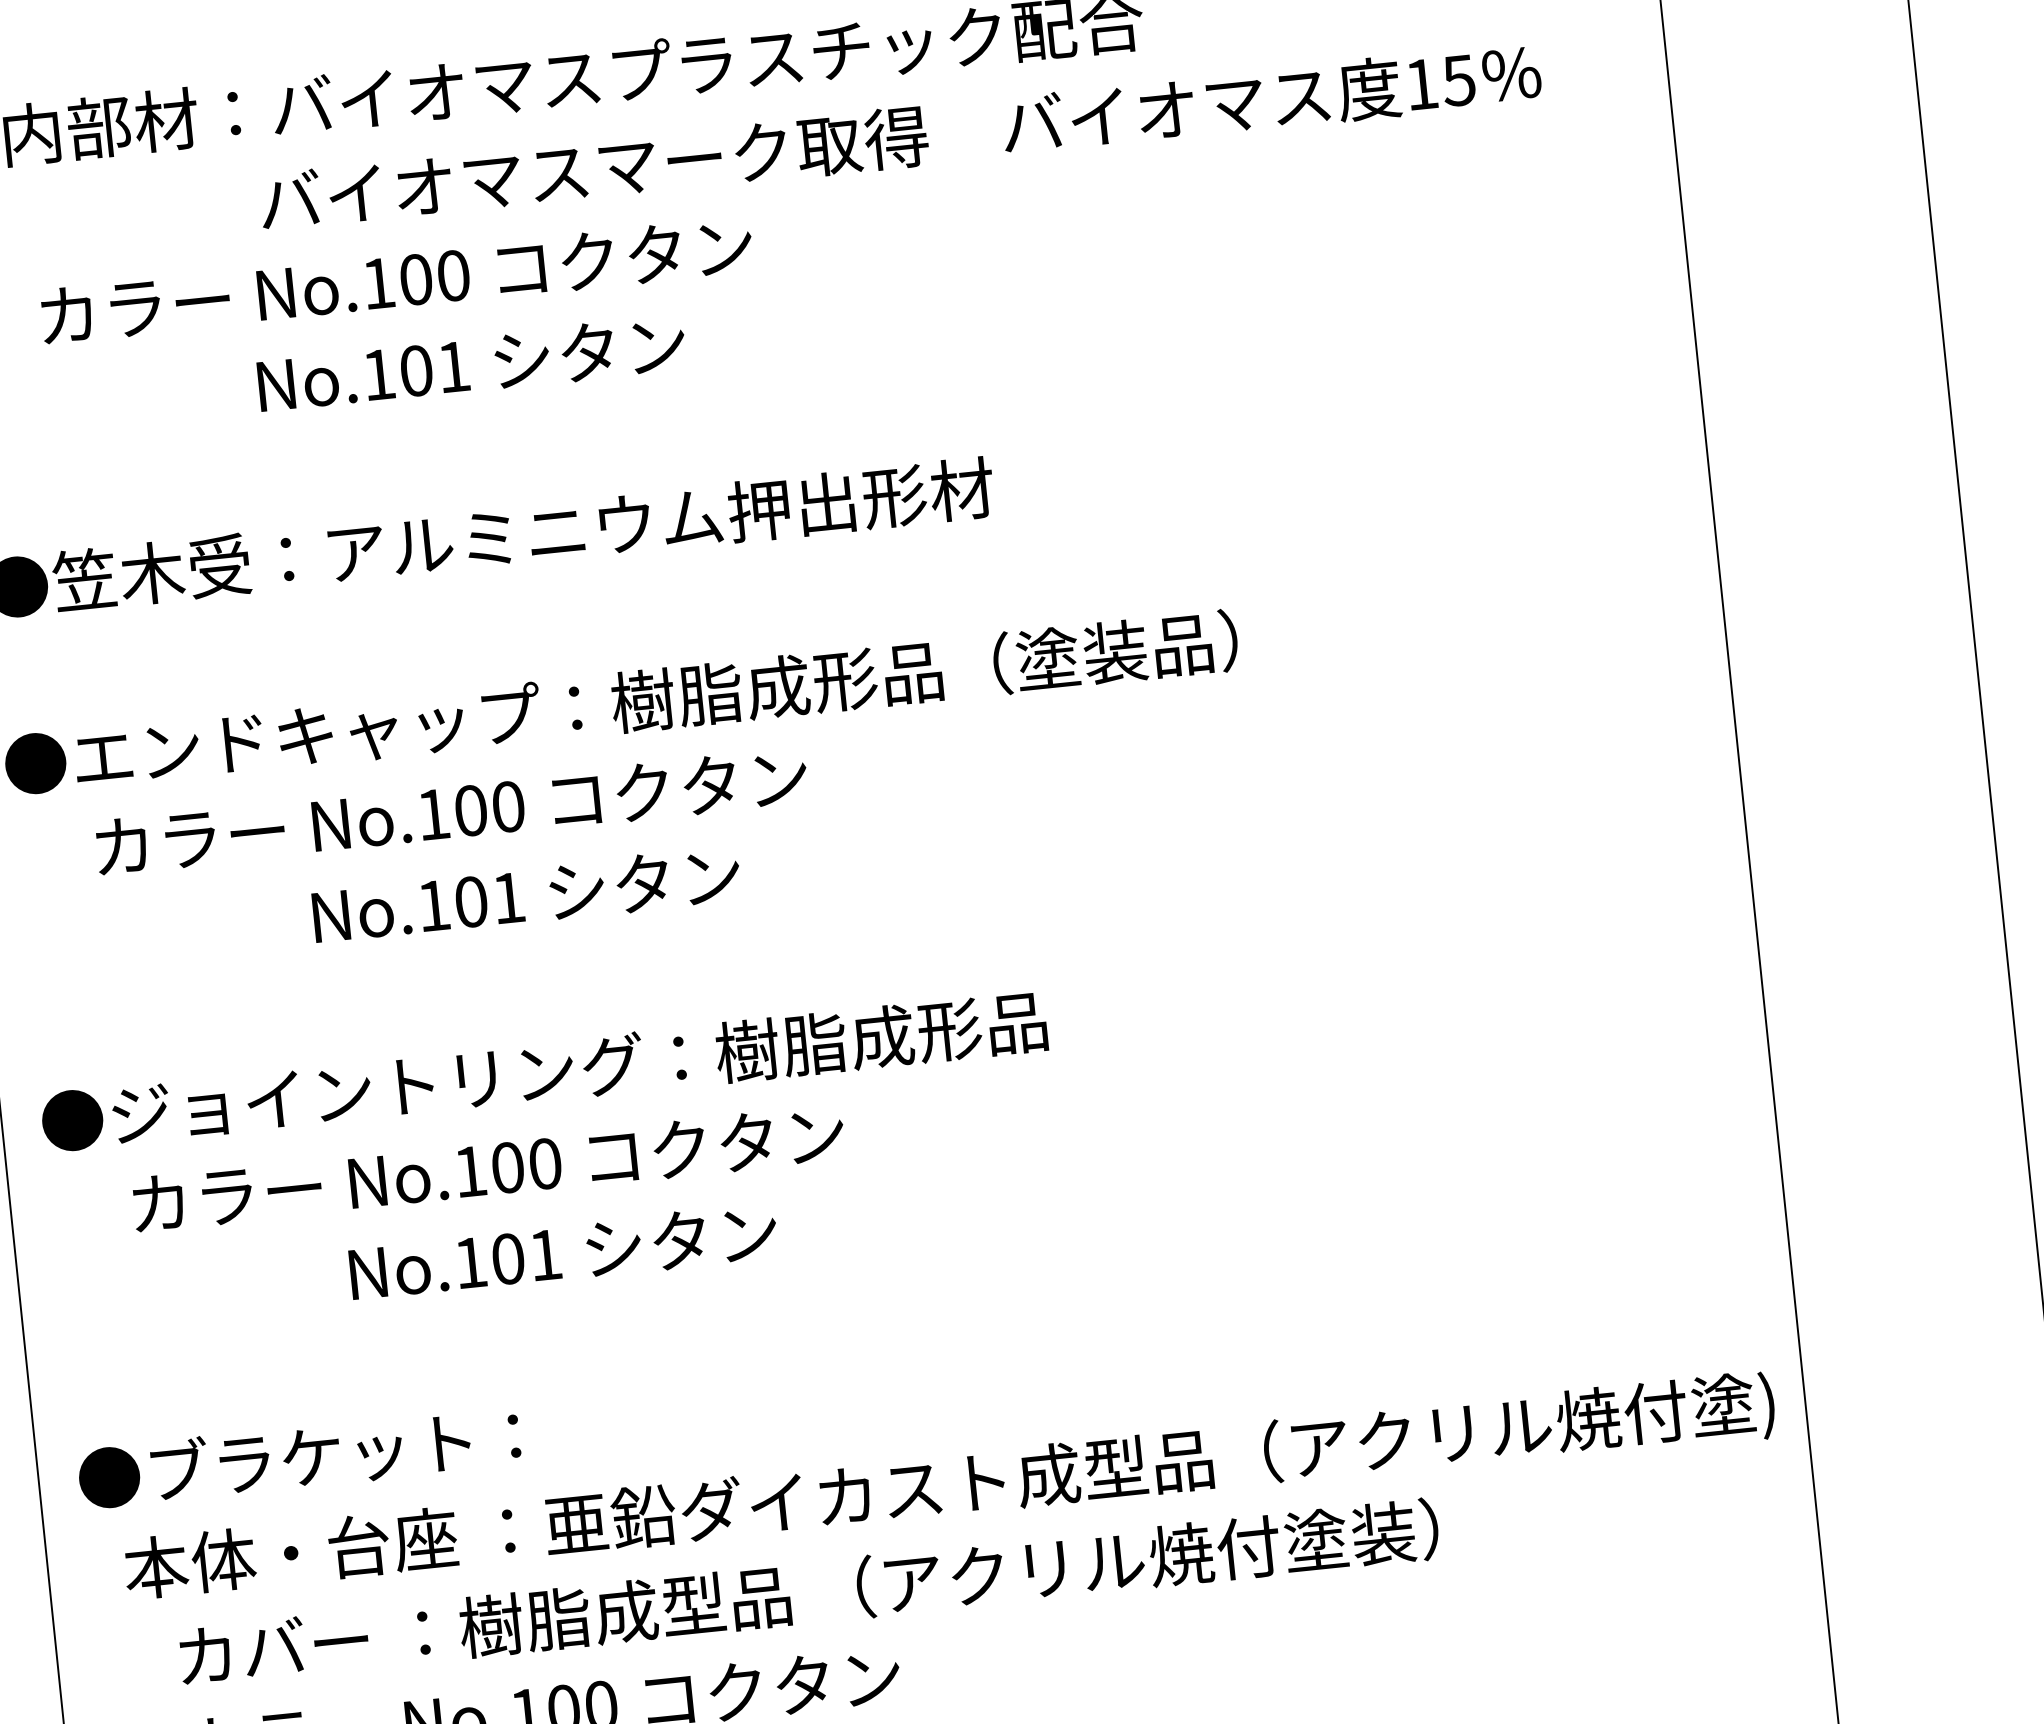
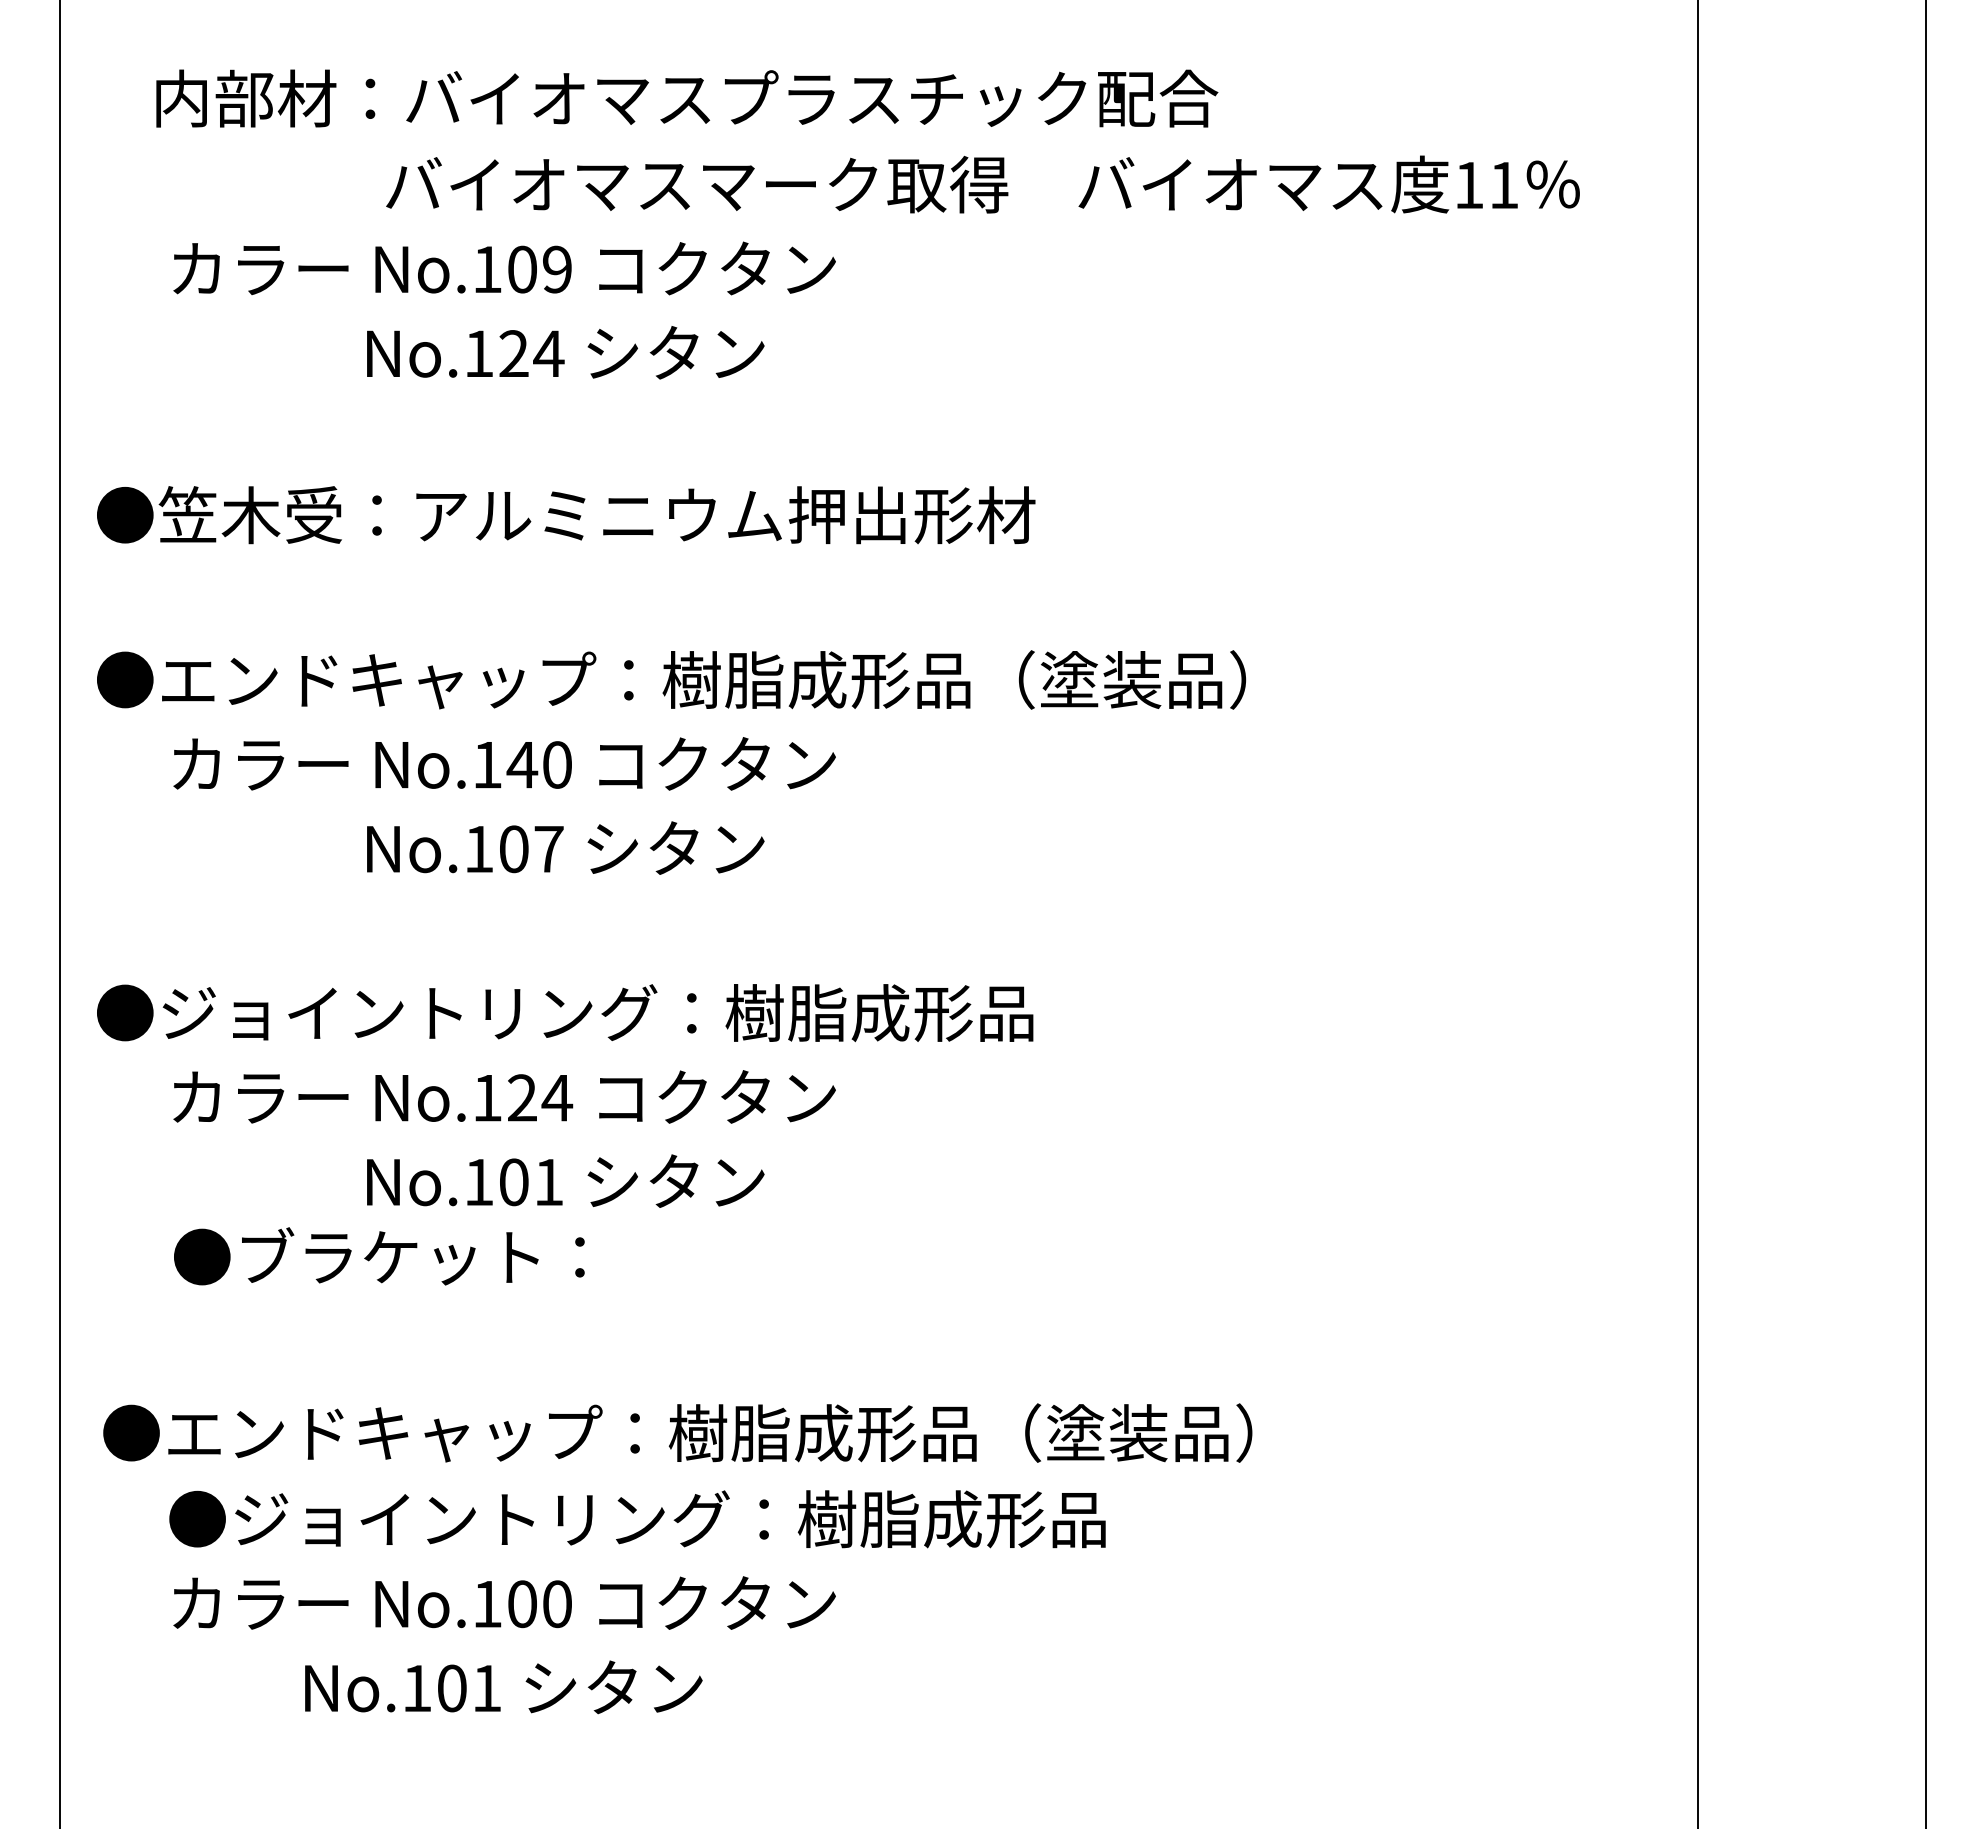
text: (1458, 80) -> (1503, 185), 15 -> 11
text: (453, 275) -> (557, 269), No.100 -> No.109
text: (435, 368) -> (531, 353), No.101 -> No.124
text: (470, 810) -> (522, 764), No.100 -> No.140
text: (508, 898) -> (548, 849), No.101 -> No.107
text: (527, 1165) -> (540, 1097), No.100 -> No.124
text: (299, 1457) -> (379, 1256), moved
text: (934, 1490) -> (885, 1436), 本体・台座 ：亜鉛ダイカスト成型品（アクリル焼付塗) -> ●エンドキャップ：樹脂成形品（塗装品）
text: (806, 1592) -> (757, 1518), カバー ：樹脂成型品 （アクリル焼付塗装） -> ●ジョイントリング：樹脂成形品

